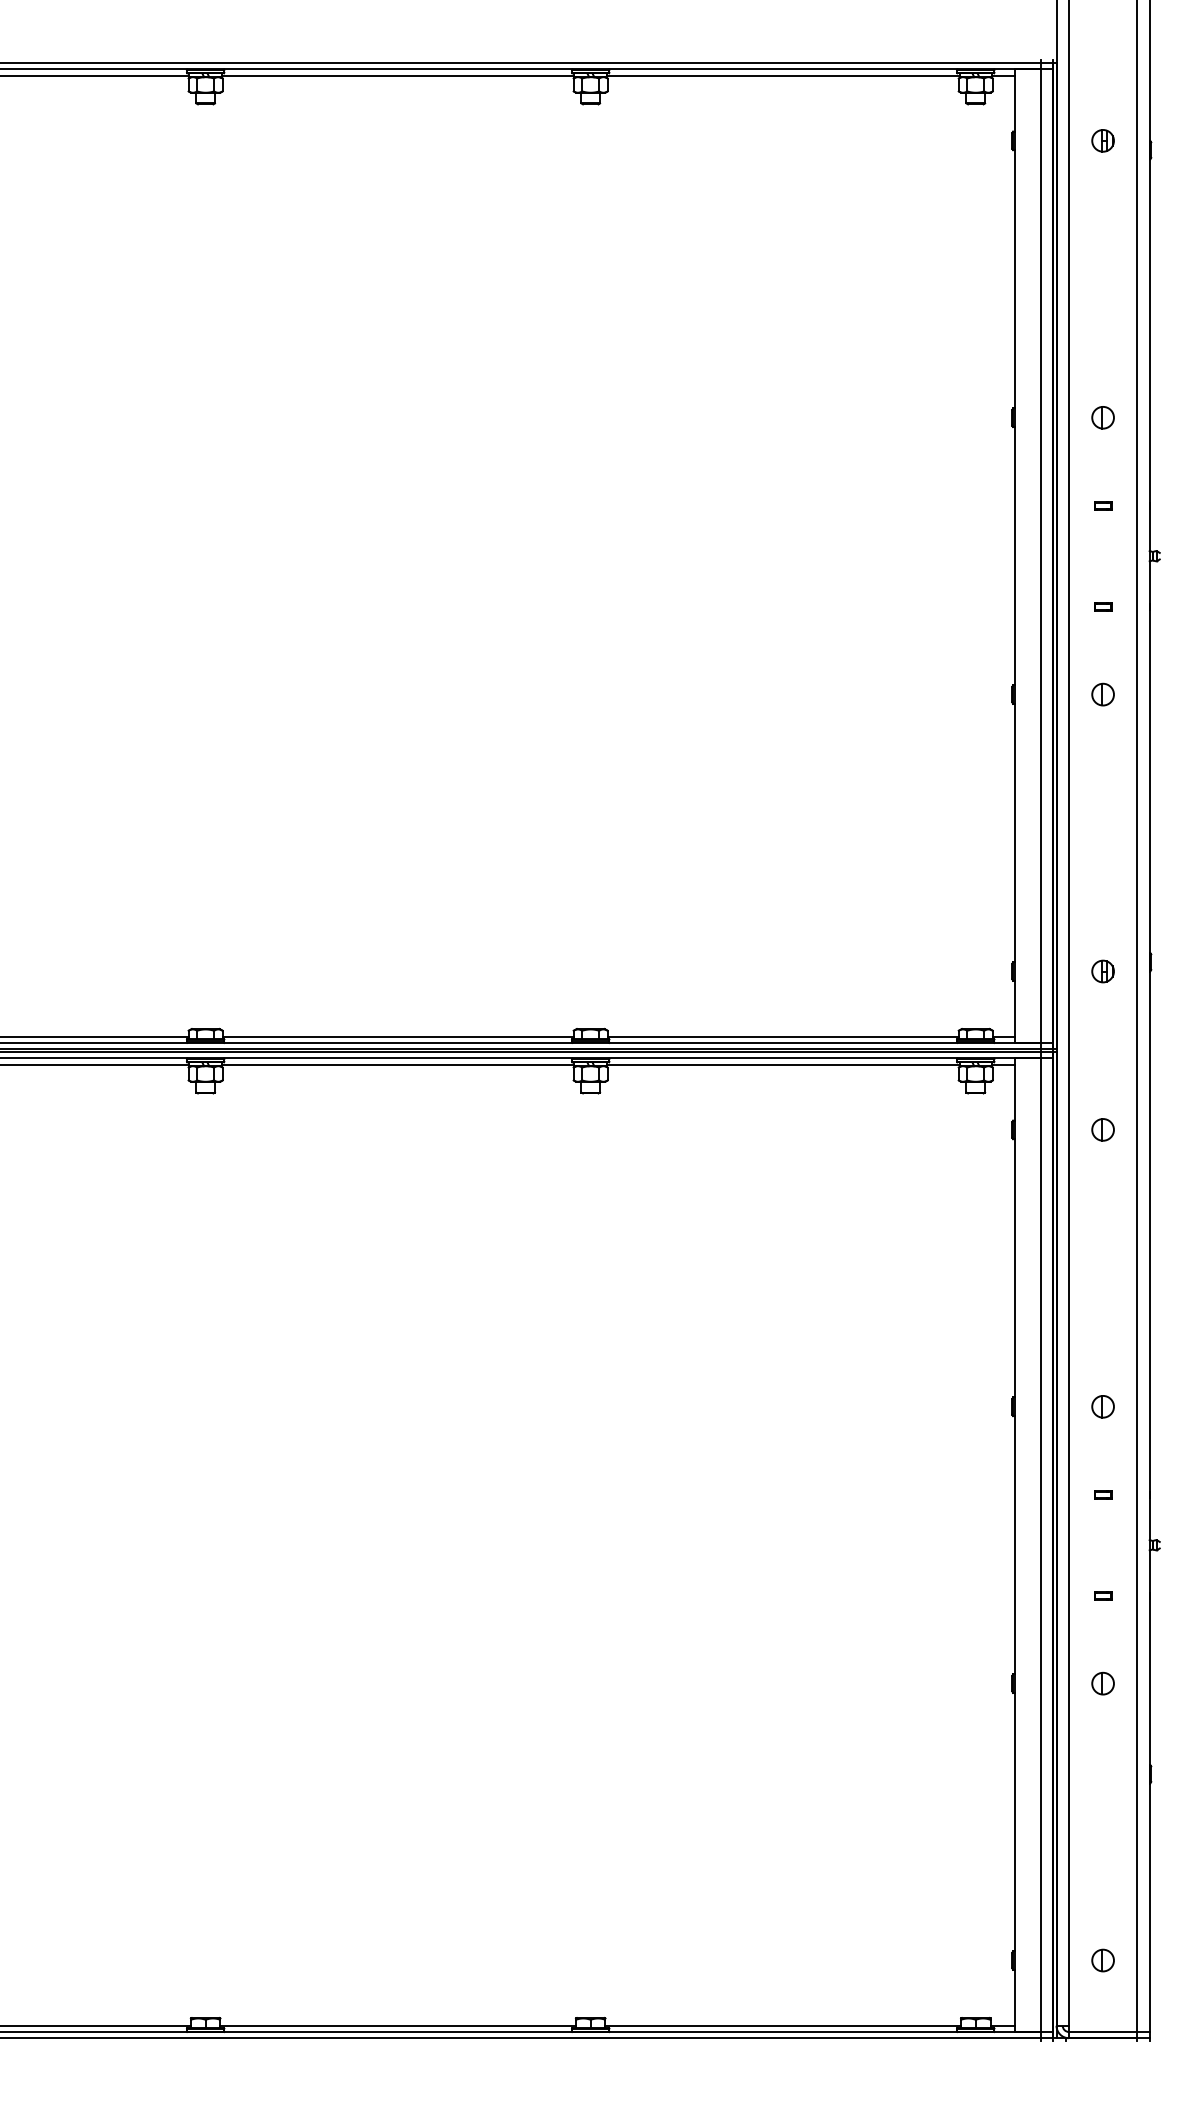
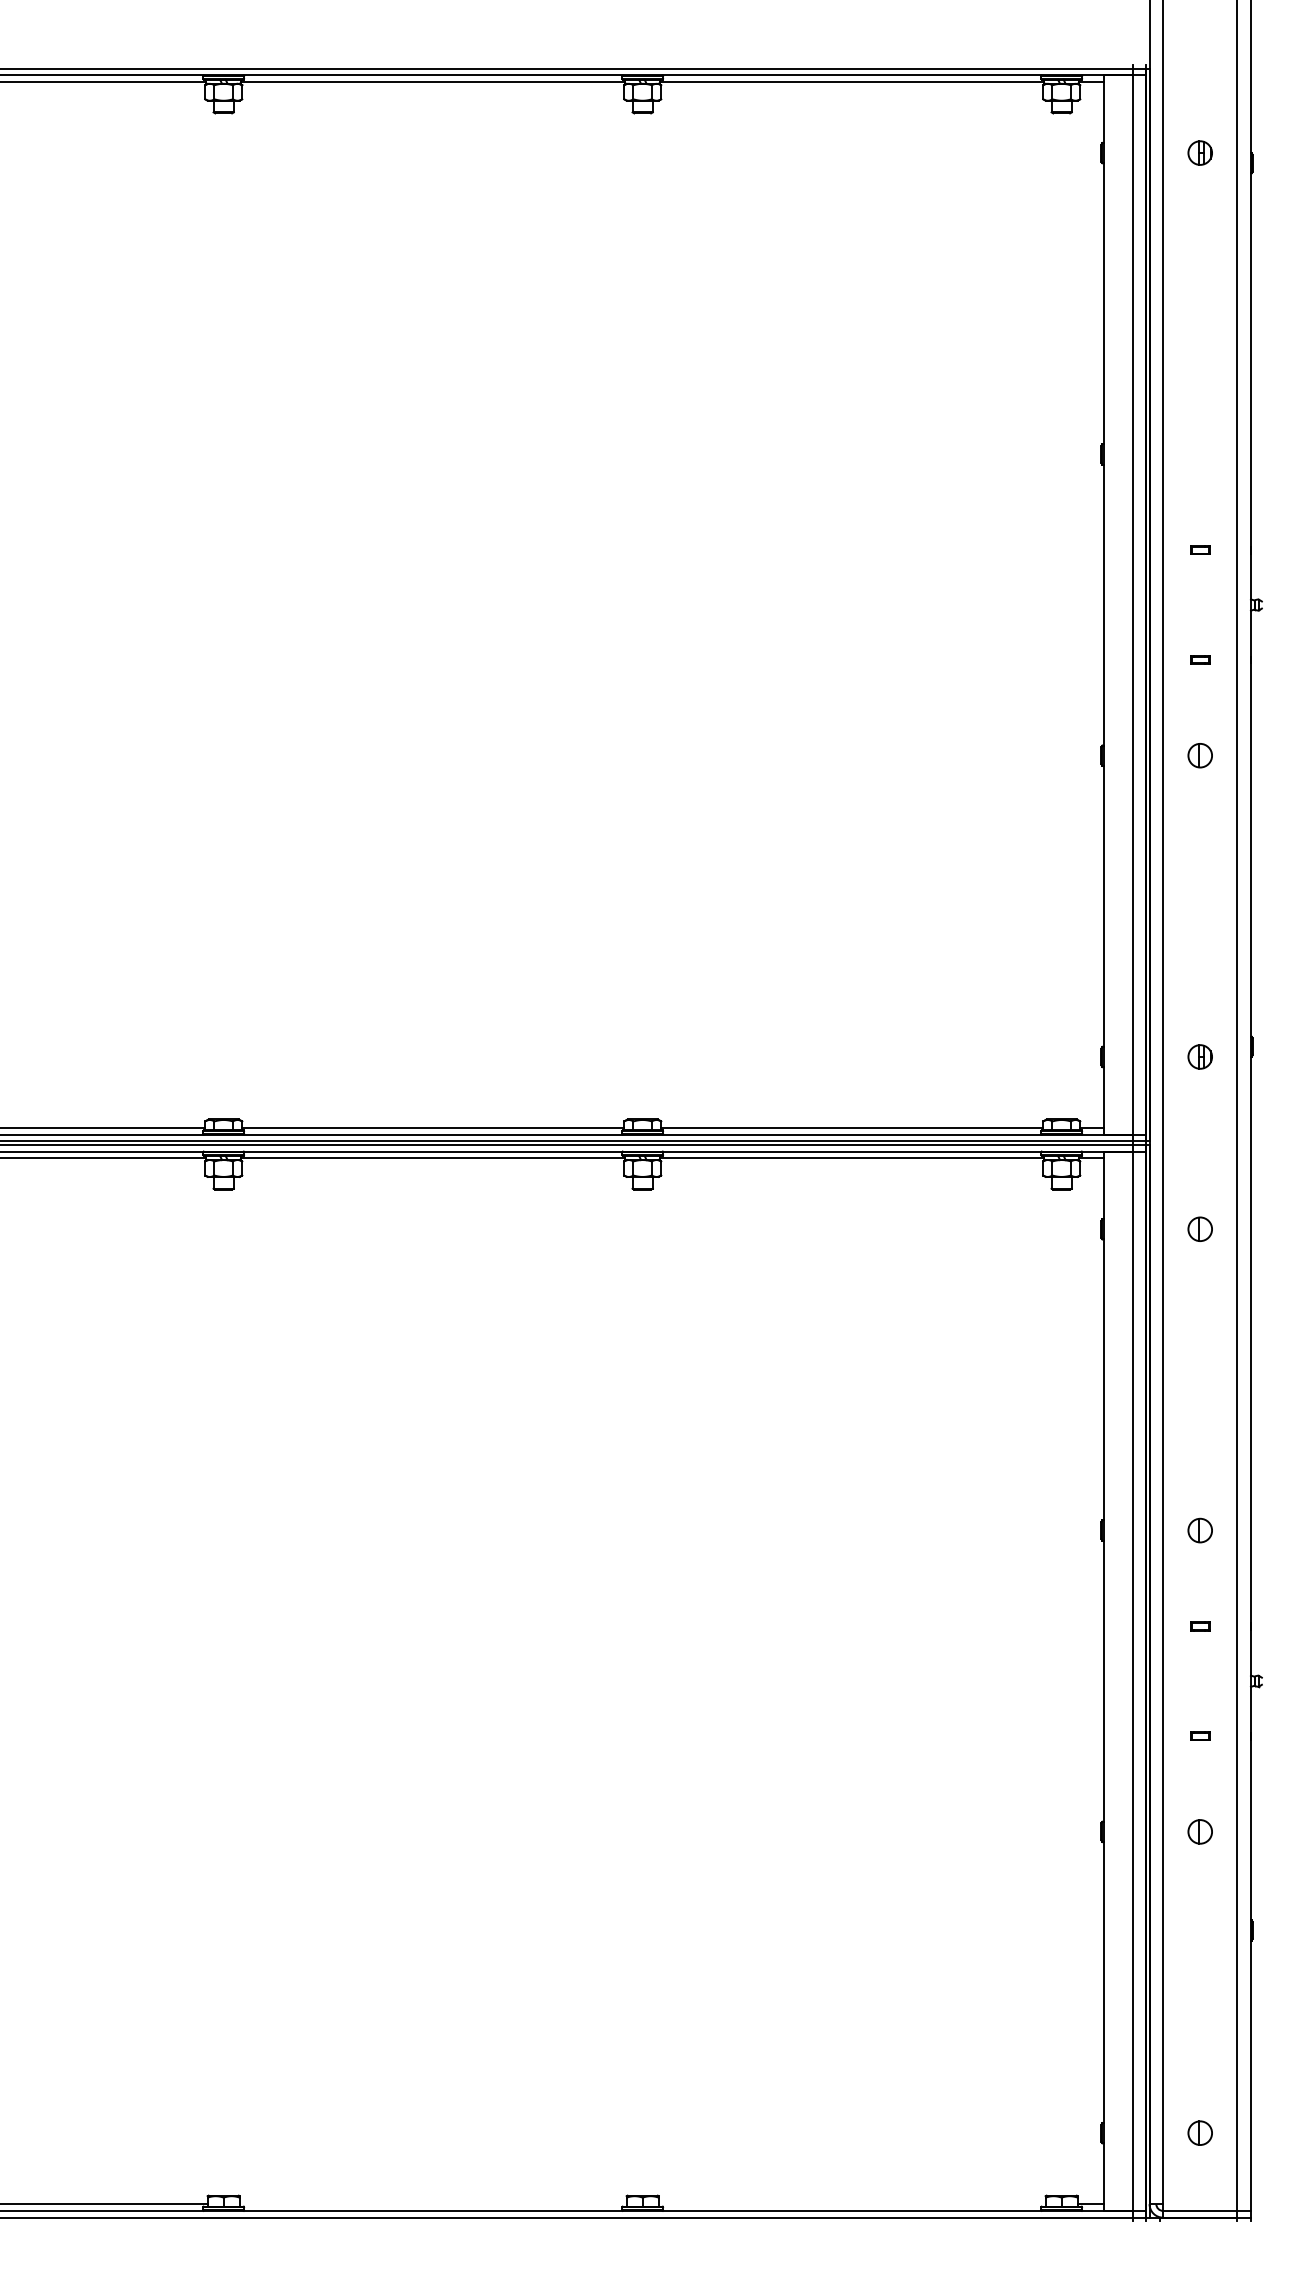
part: (1102, 417) -> (1199, 454), removed
line: (397, 2026) -> (432, 2204), removed
line: (782, 2026) -> (851, 2204), removed

